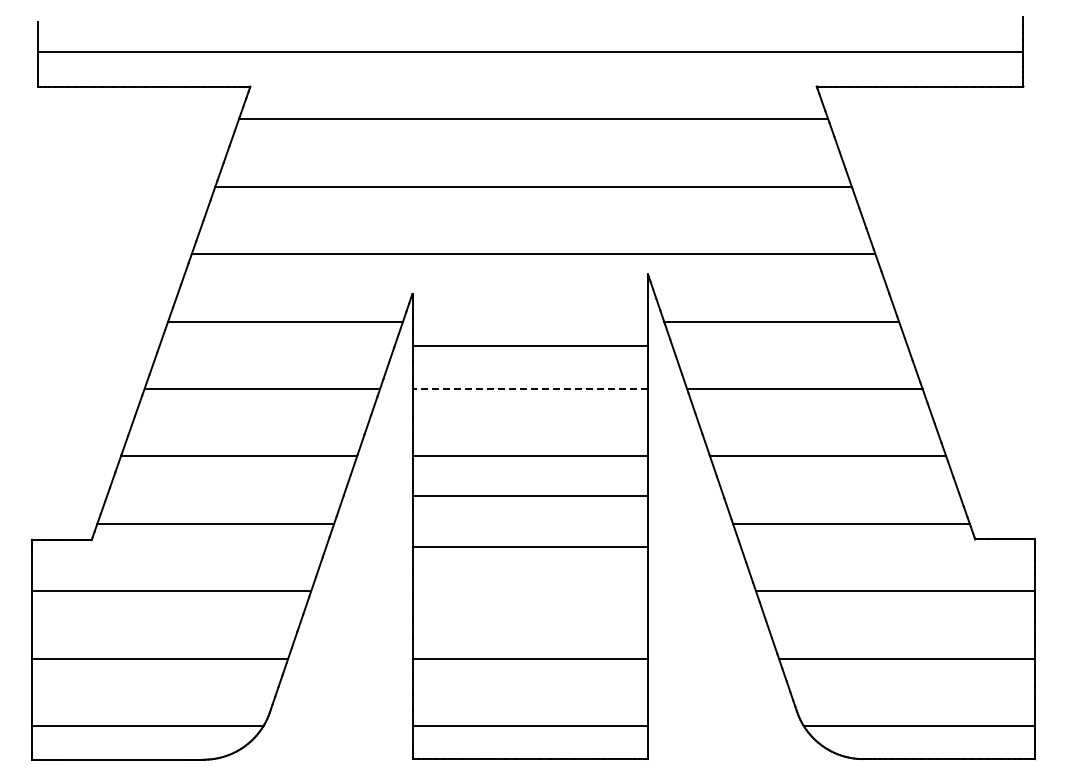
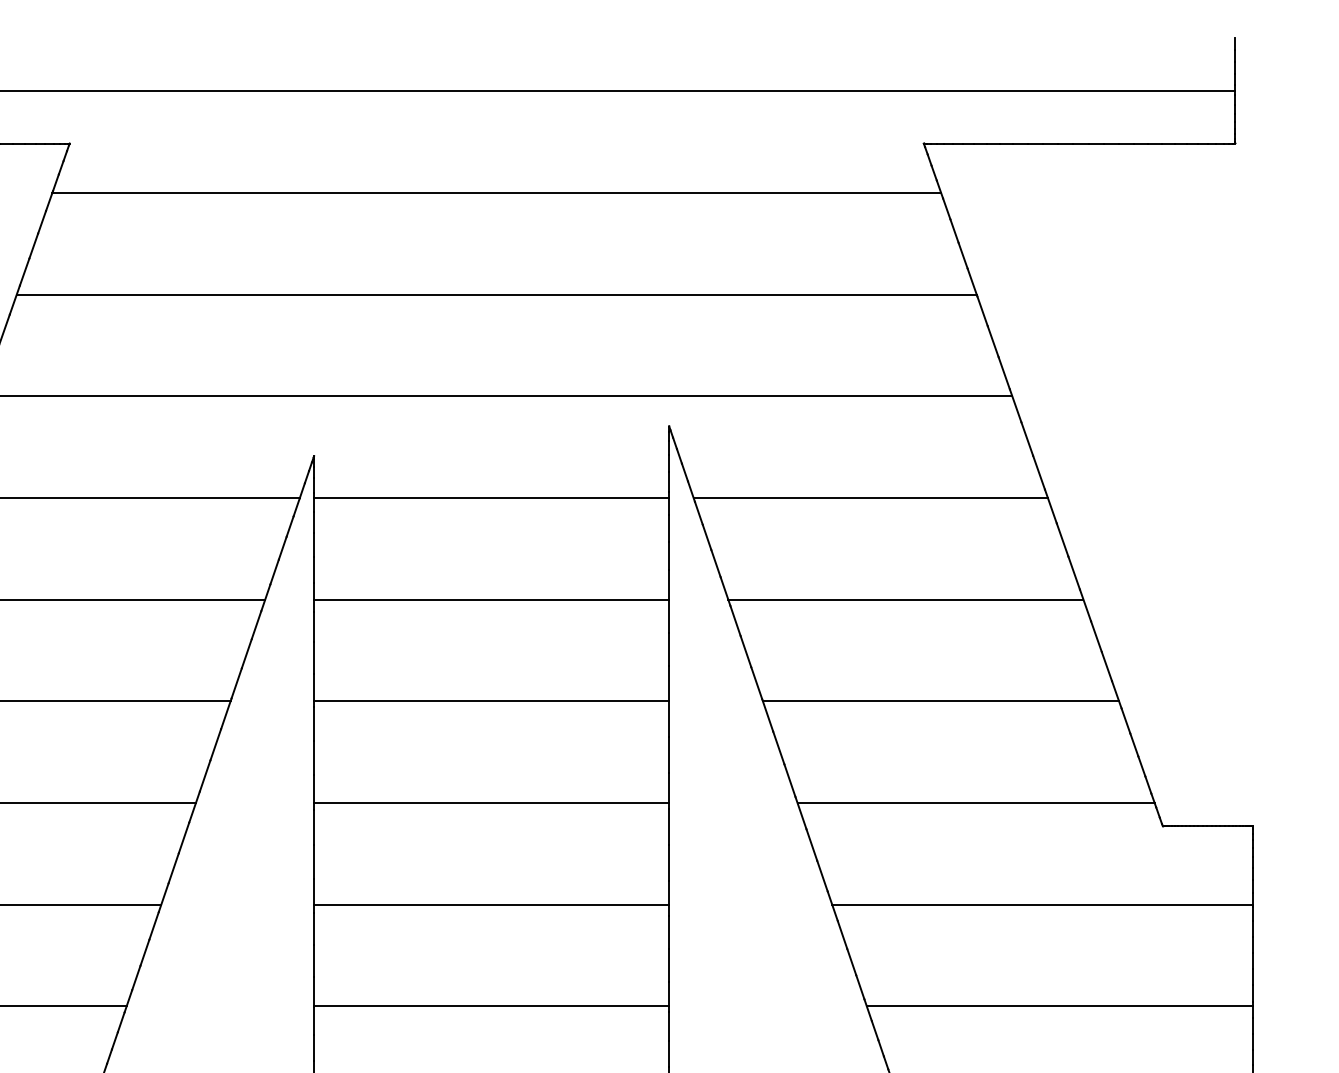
line: (529, 345) -> (490, 497), moved
line: (530, 388) -> (492, 598), dashed -> solid
line: (529, 495) -> (490, 802), moved
line: (529, 547) -> (490, 904), moved

